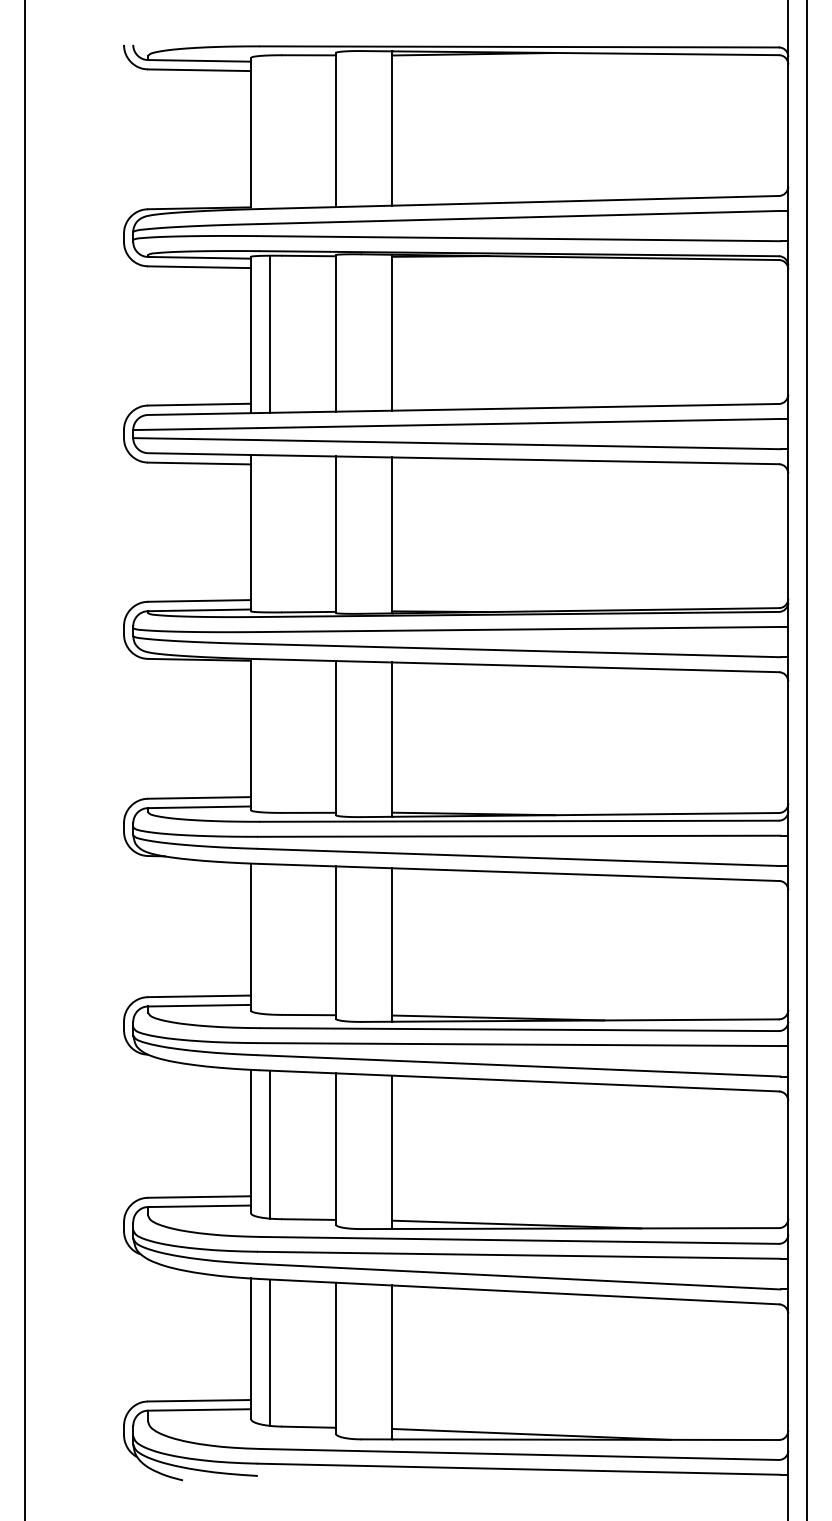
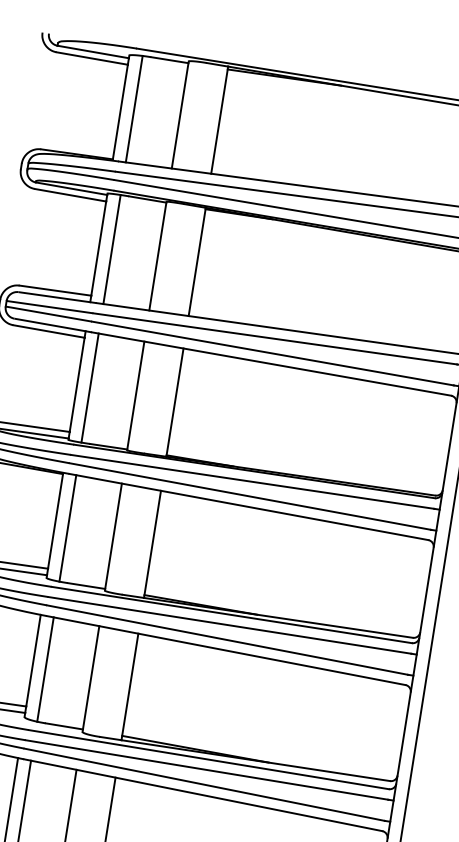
line: (269, 131) -> (134, 108), added
line: (269, 533) -> (89, 387), added
line: (269, 735) -> (67, 527), added
line: (269, 939) -> (45, 669), added

